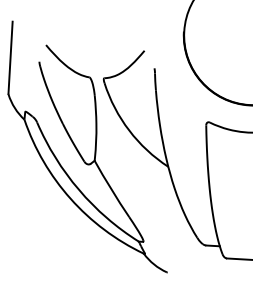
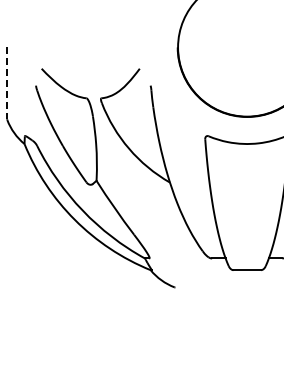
line: (10, 57) -> (7, 83), solid -> dashed

